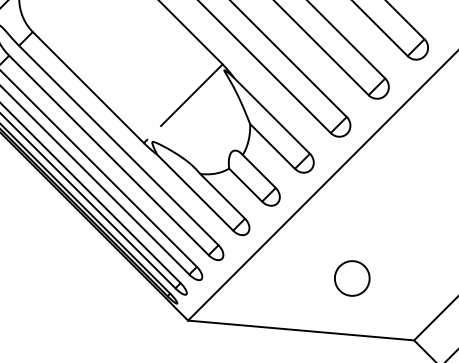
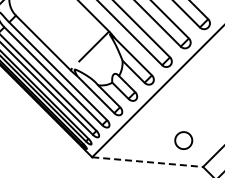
part: (351, 278) -> (183, 140), moved
line: (300, 331) -> (147, 162), solid -> dashed

